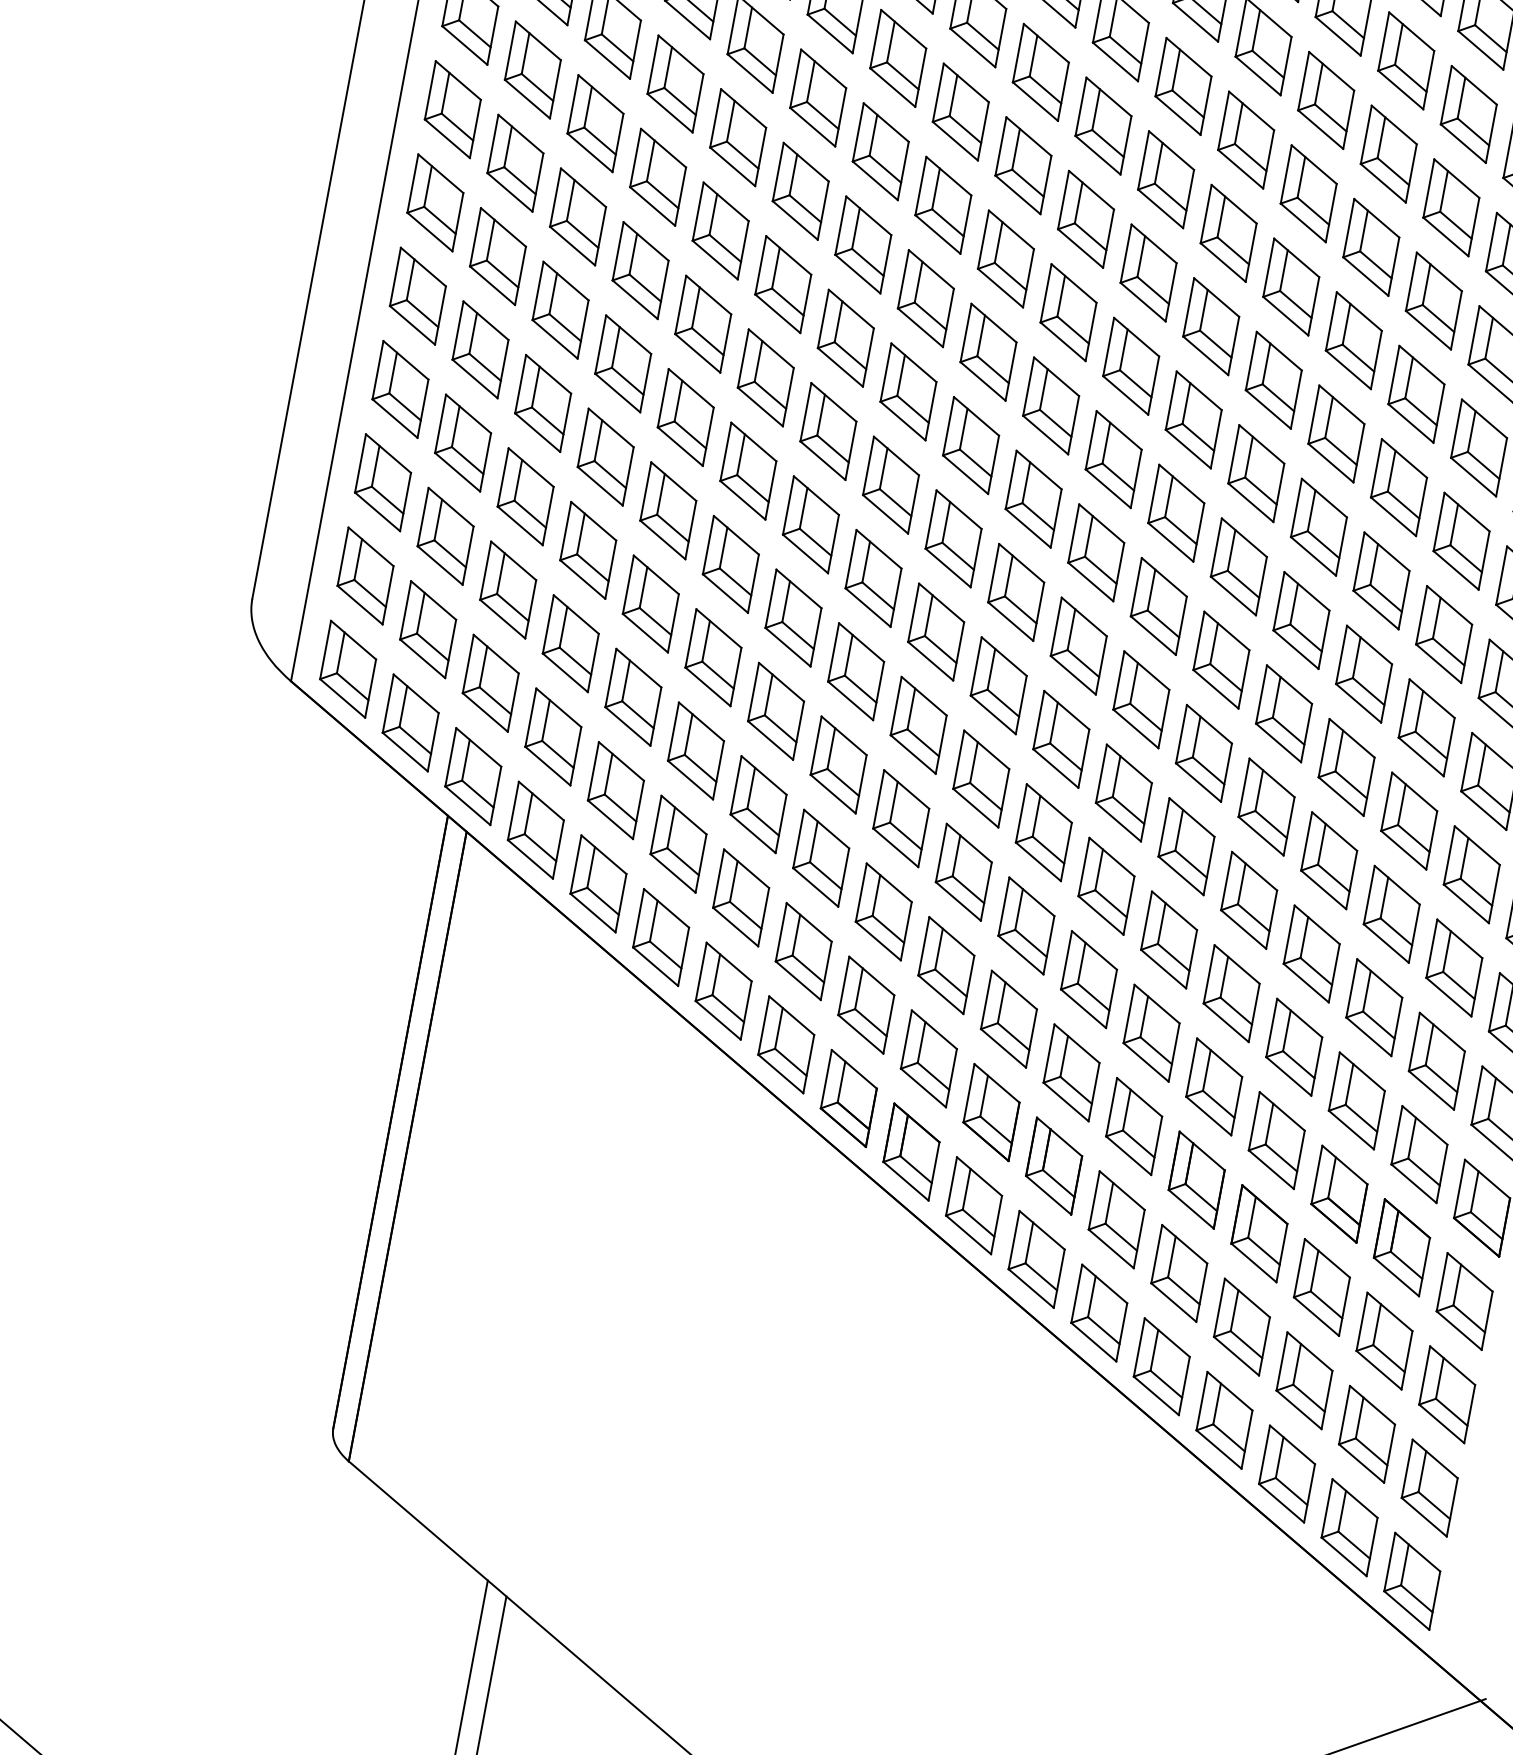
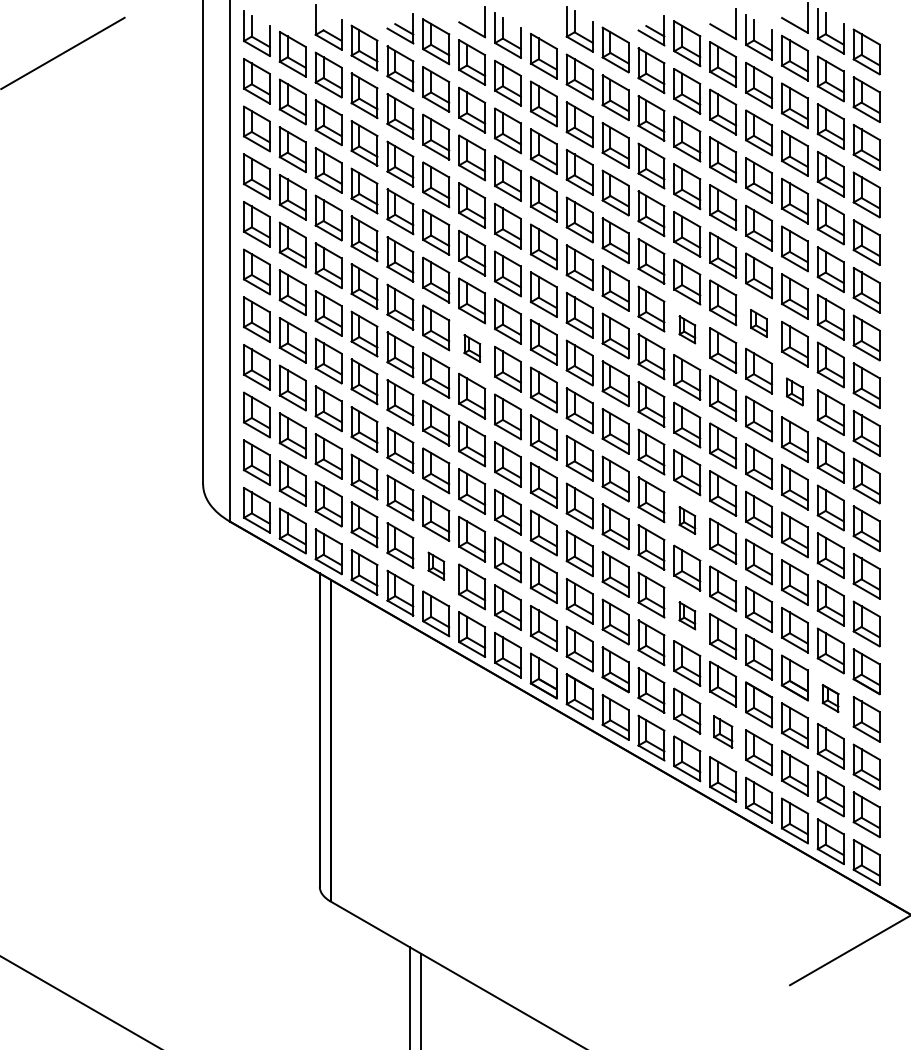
part: (829, 431) -> (472, 348), size x0.6
part: (1256, 473) -> (687, 329), size x0.6
part: (1397, 487) -> (758, 323), size x0.6
part: (1443, 633) -> (794, 391), size x0.6
part: (679, 842) -> (436, 565), size x0.6
part: (1186, 846) -> (687, 520), size x0.6
part: (1152, 1032) -> (687, 615), size x0.6
part: (1401, 1247) -> (830, 698), size x0.6
part: (1180, 1272) -> (723, 731), size x0.7

